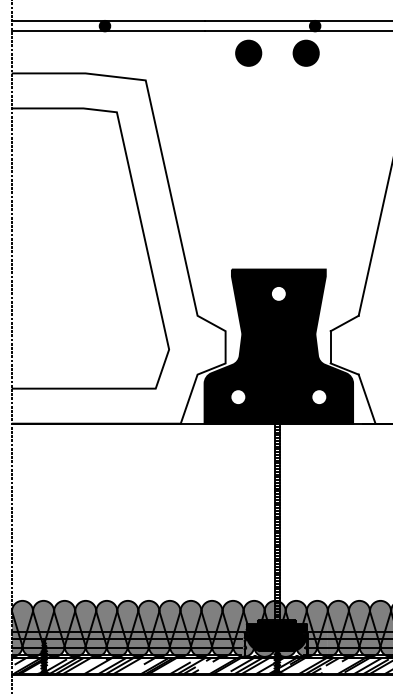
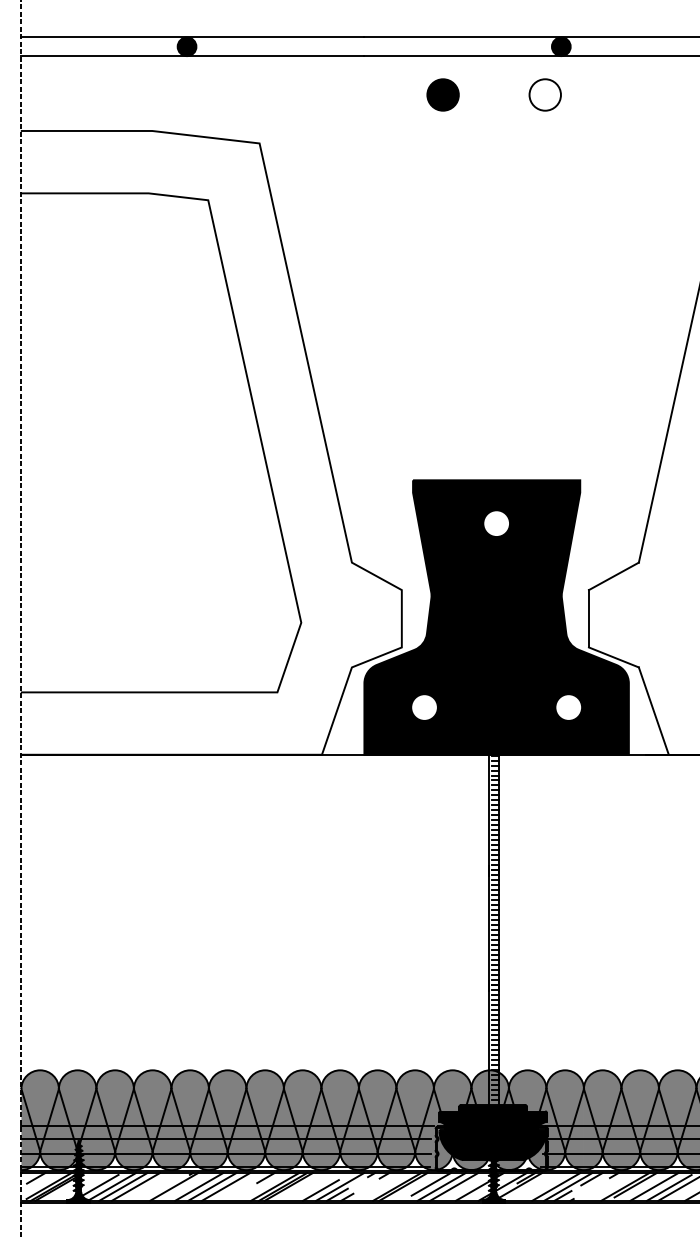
part: (248, 52) -> (442, 93), size x0.7
part: (305, 52) -> (544, 93), size x0.7

